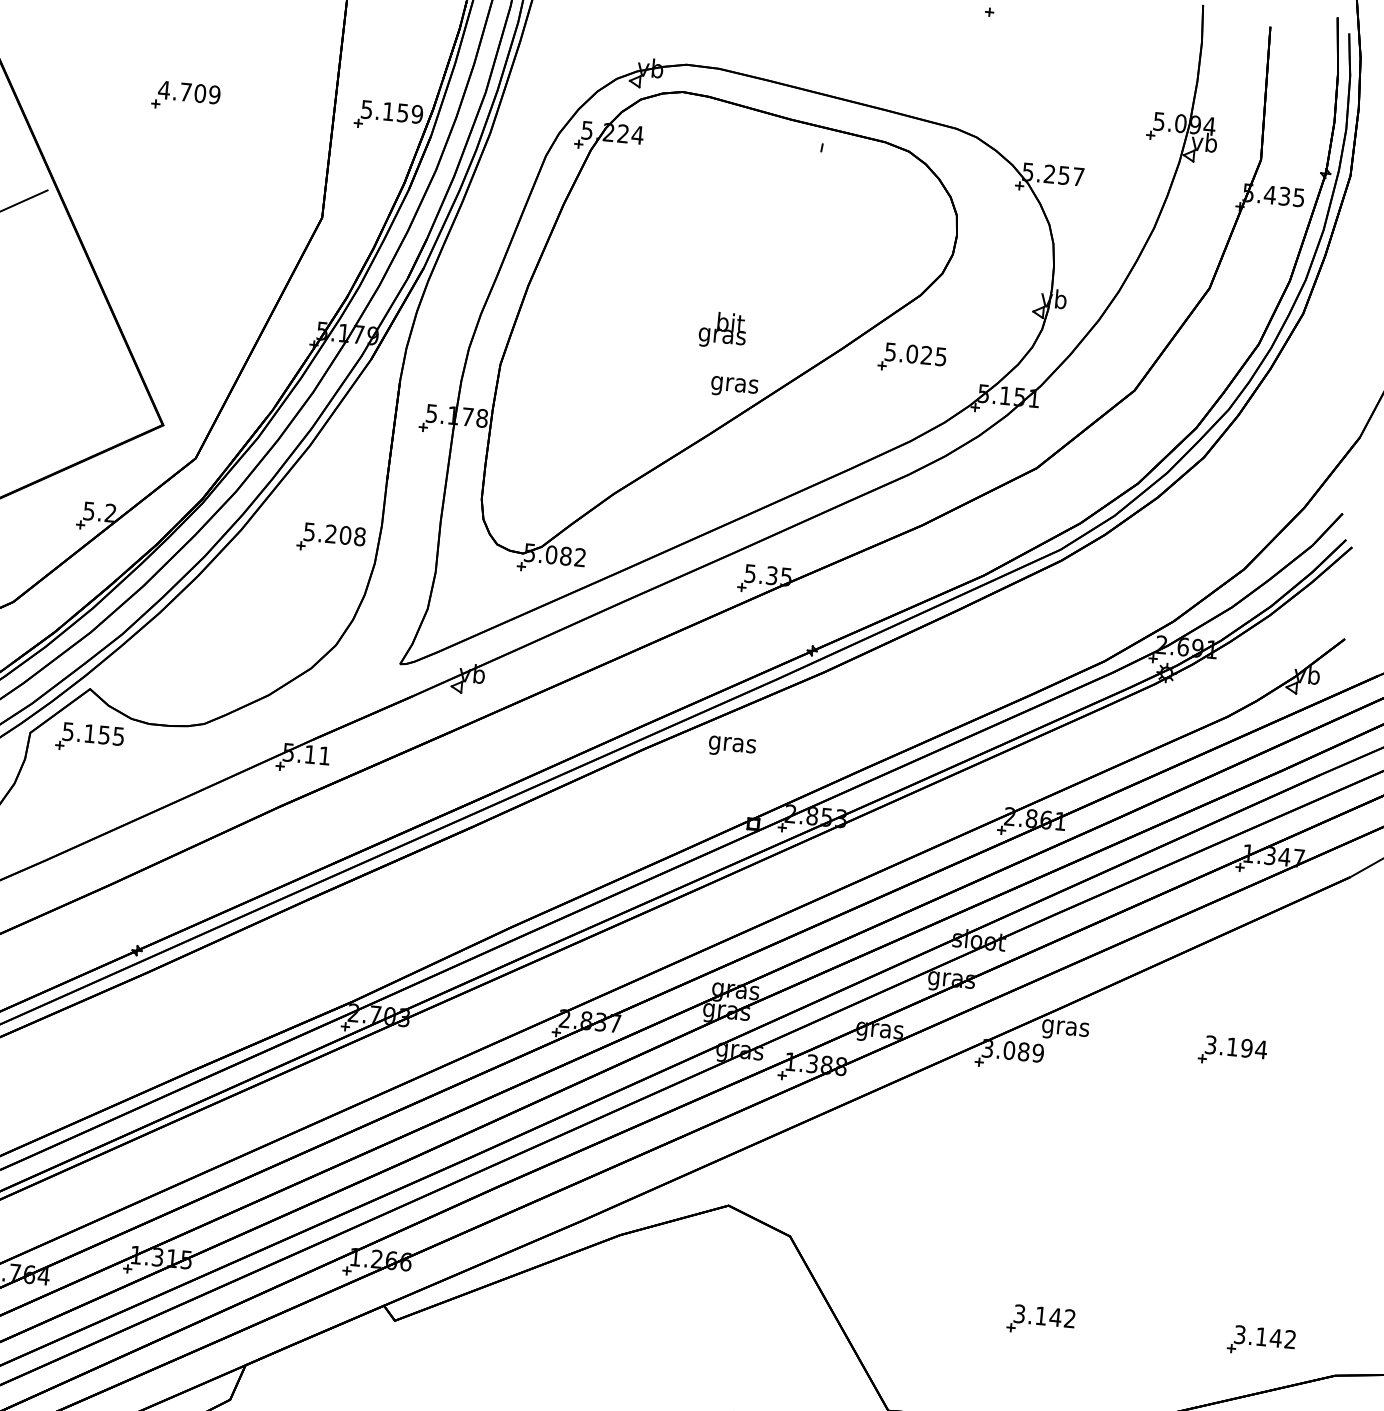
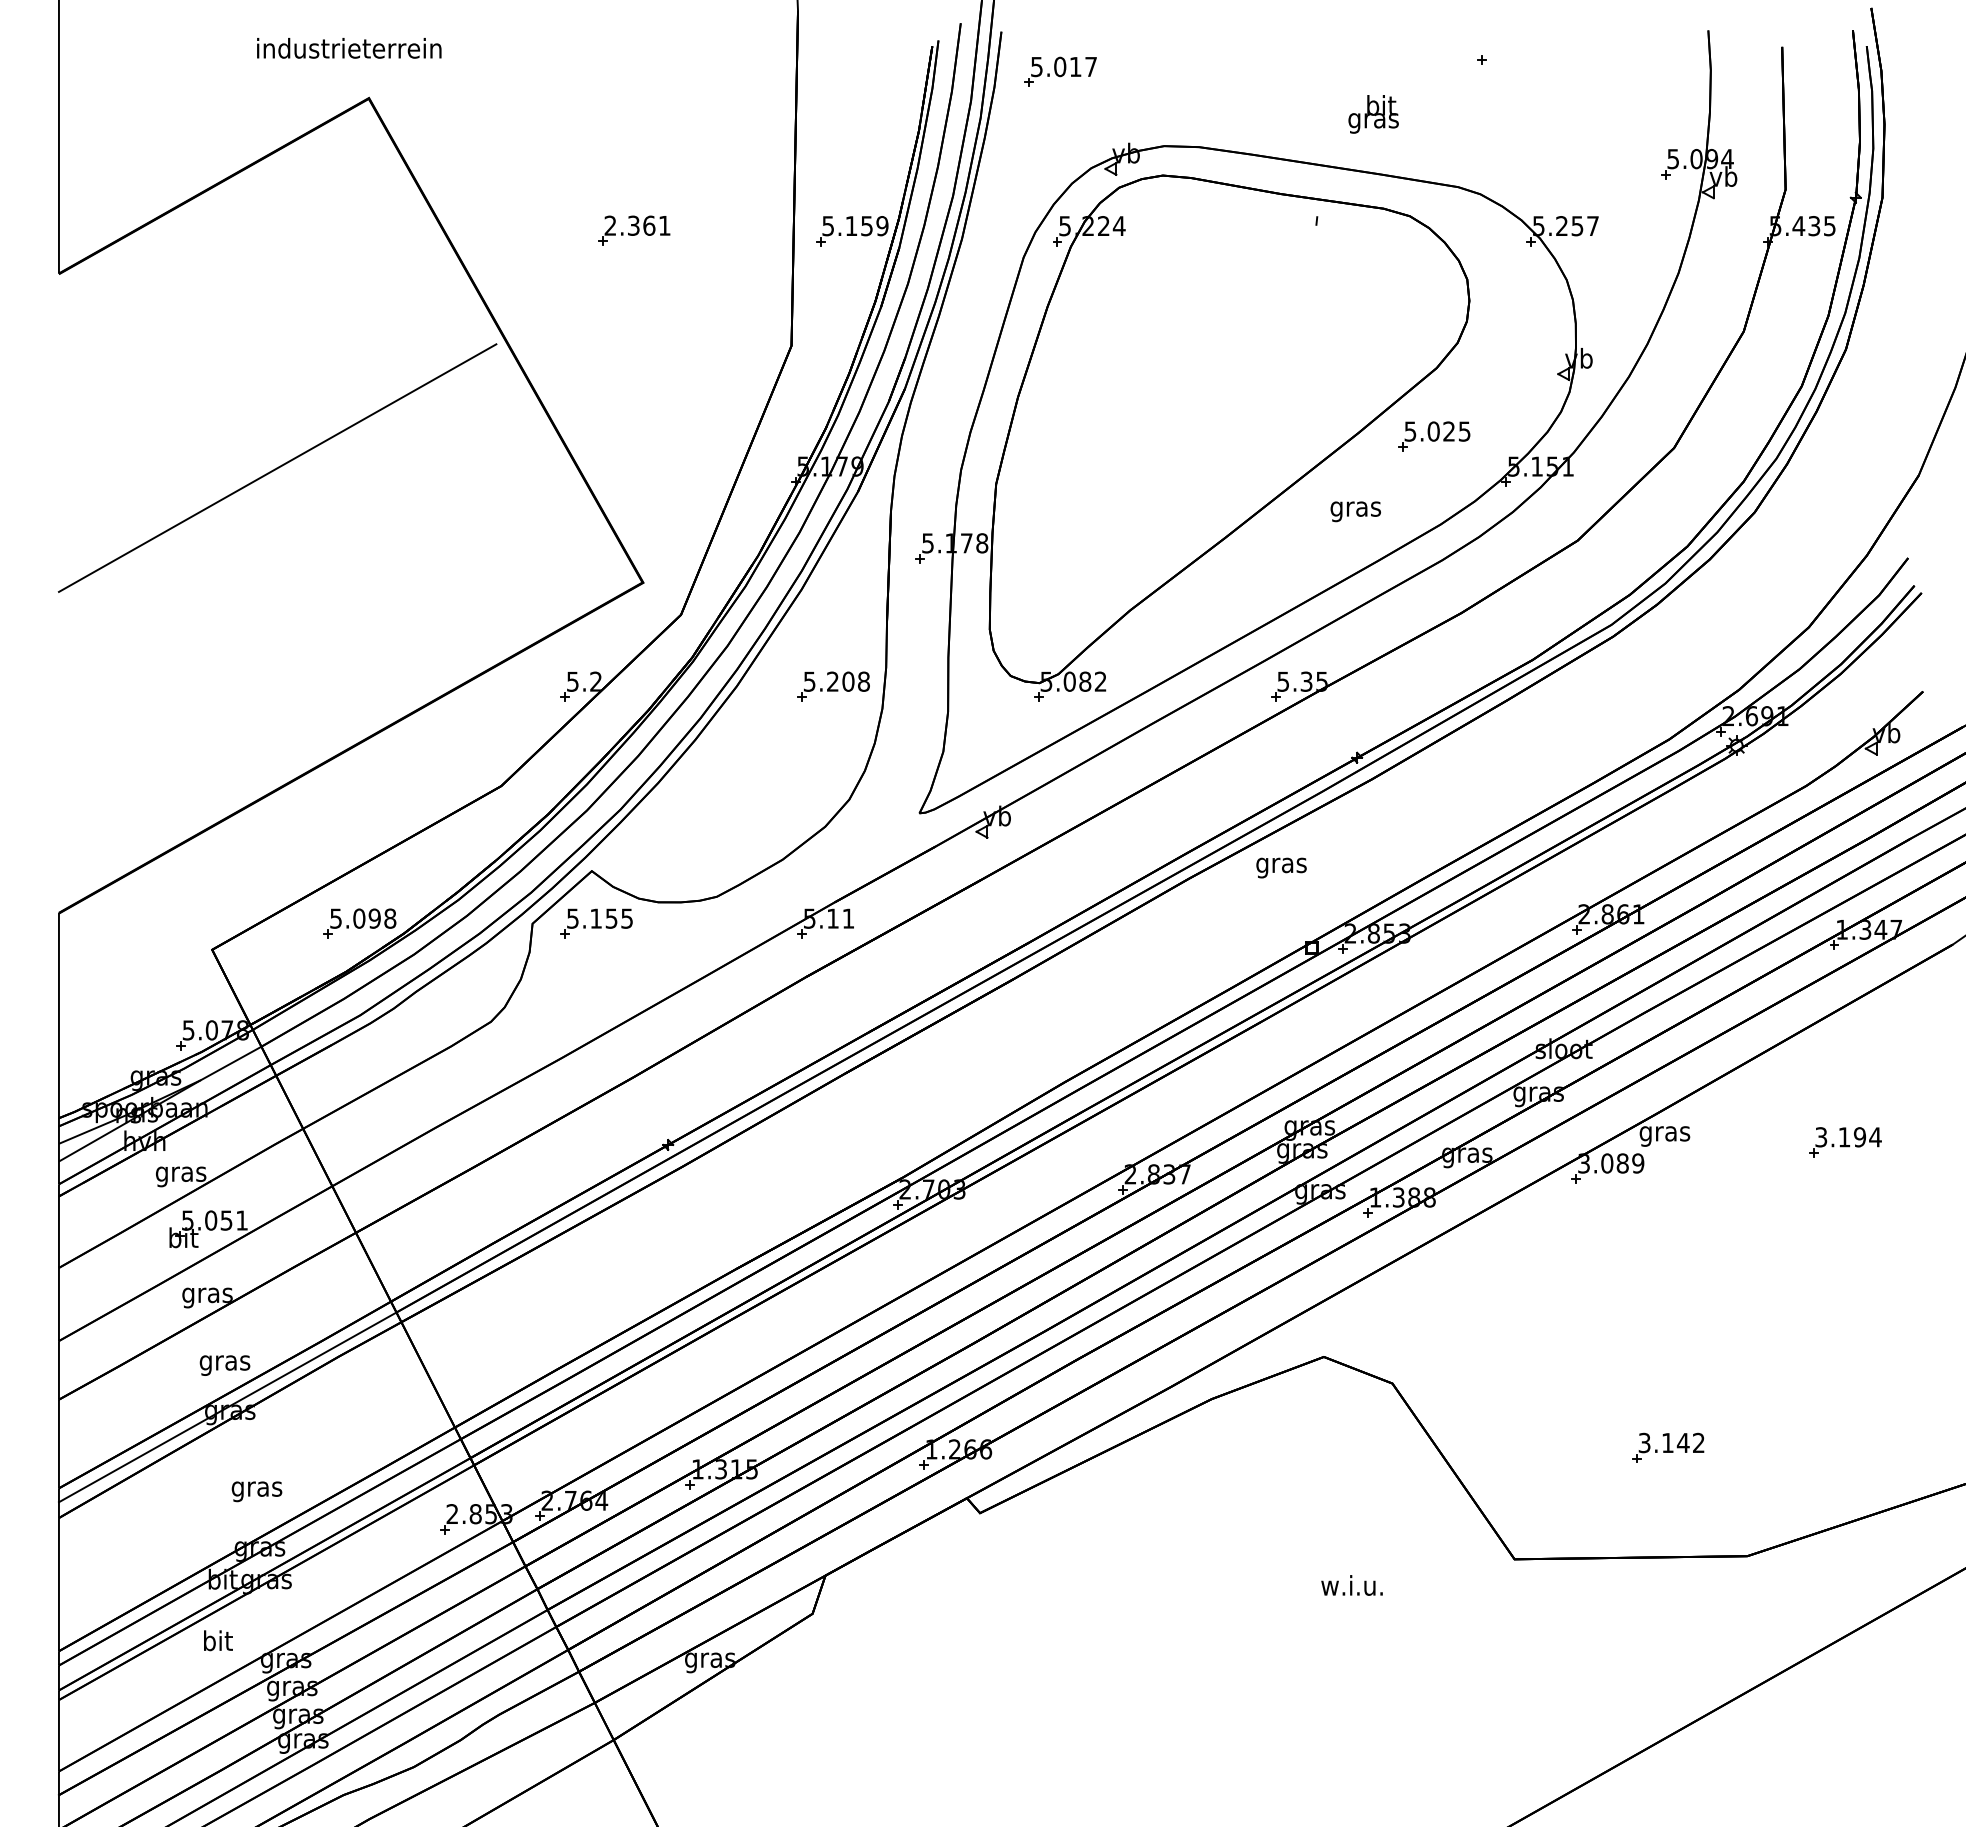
text: (189, 92) -> (637, 225), 4.709 -> 2.361
text: (722, 330) -> (1373, 114), moved
text: (734, 386) -> (1355, 511), moved
part: (1261, 1340) -> (1904, 1447), removed

